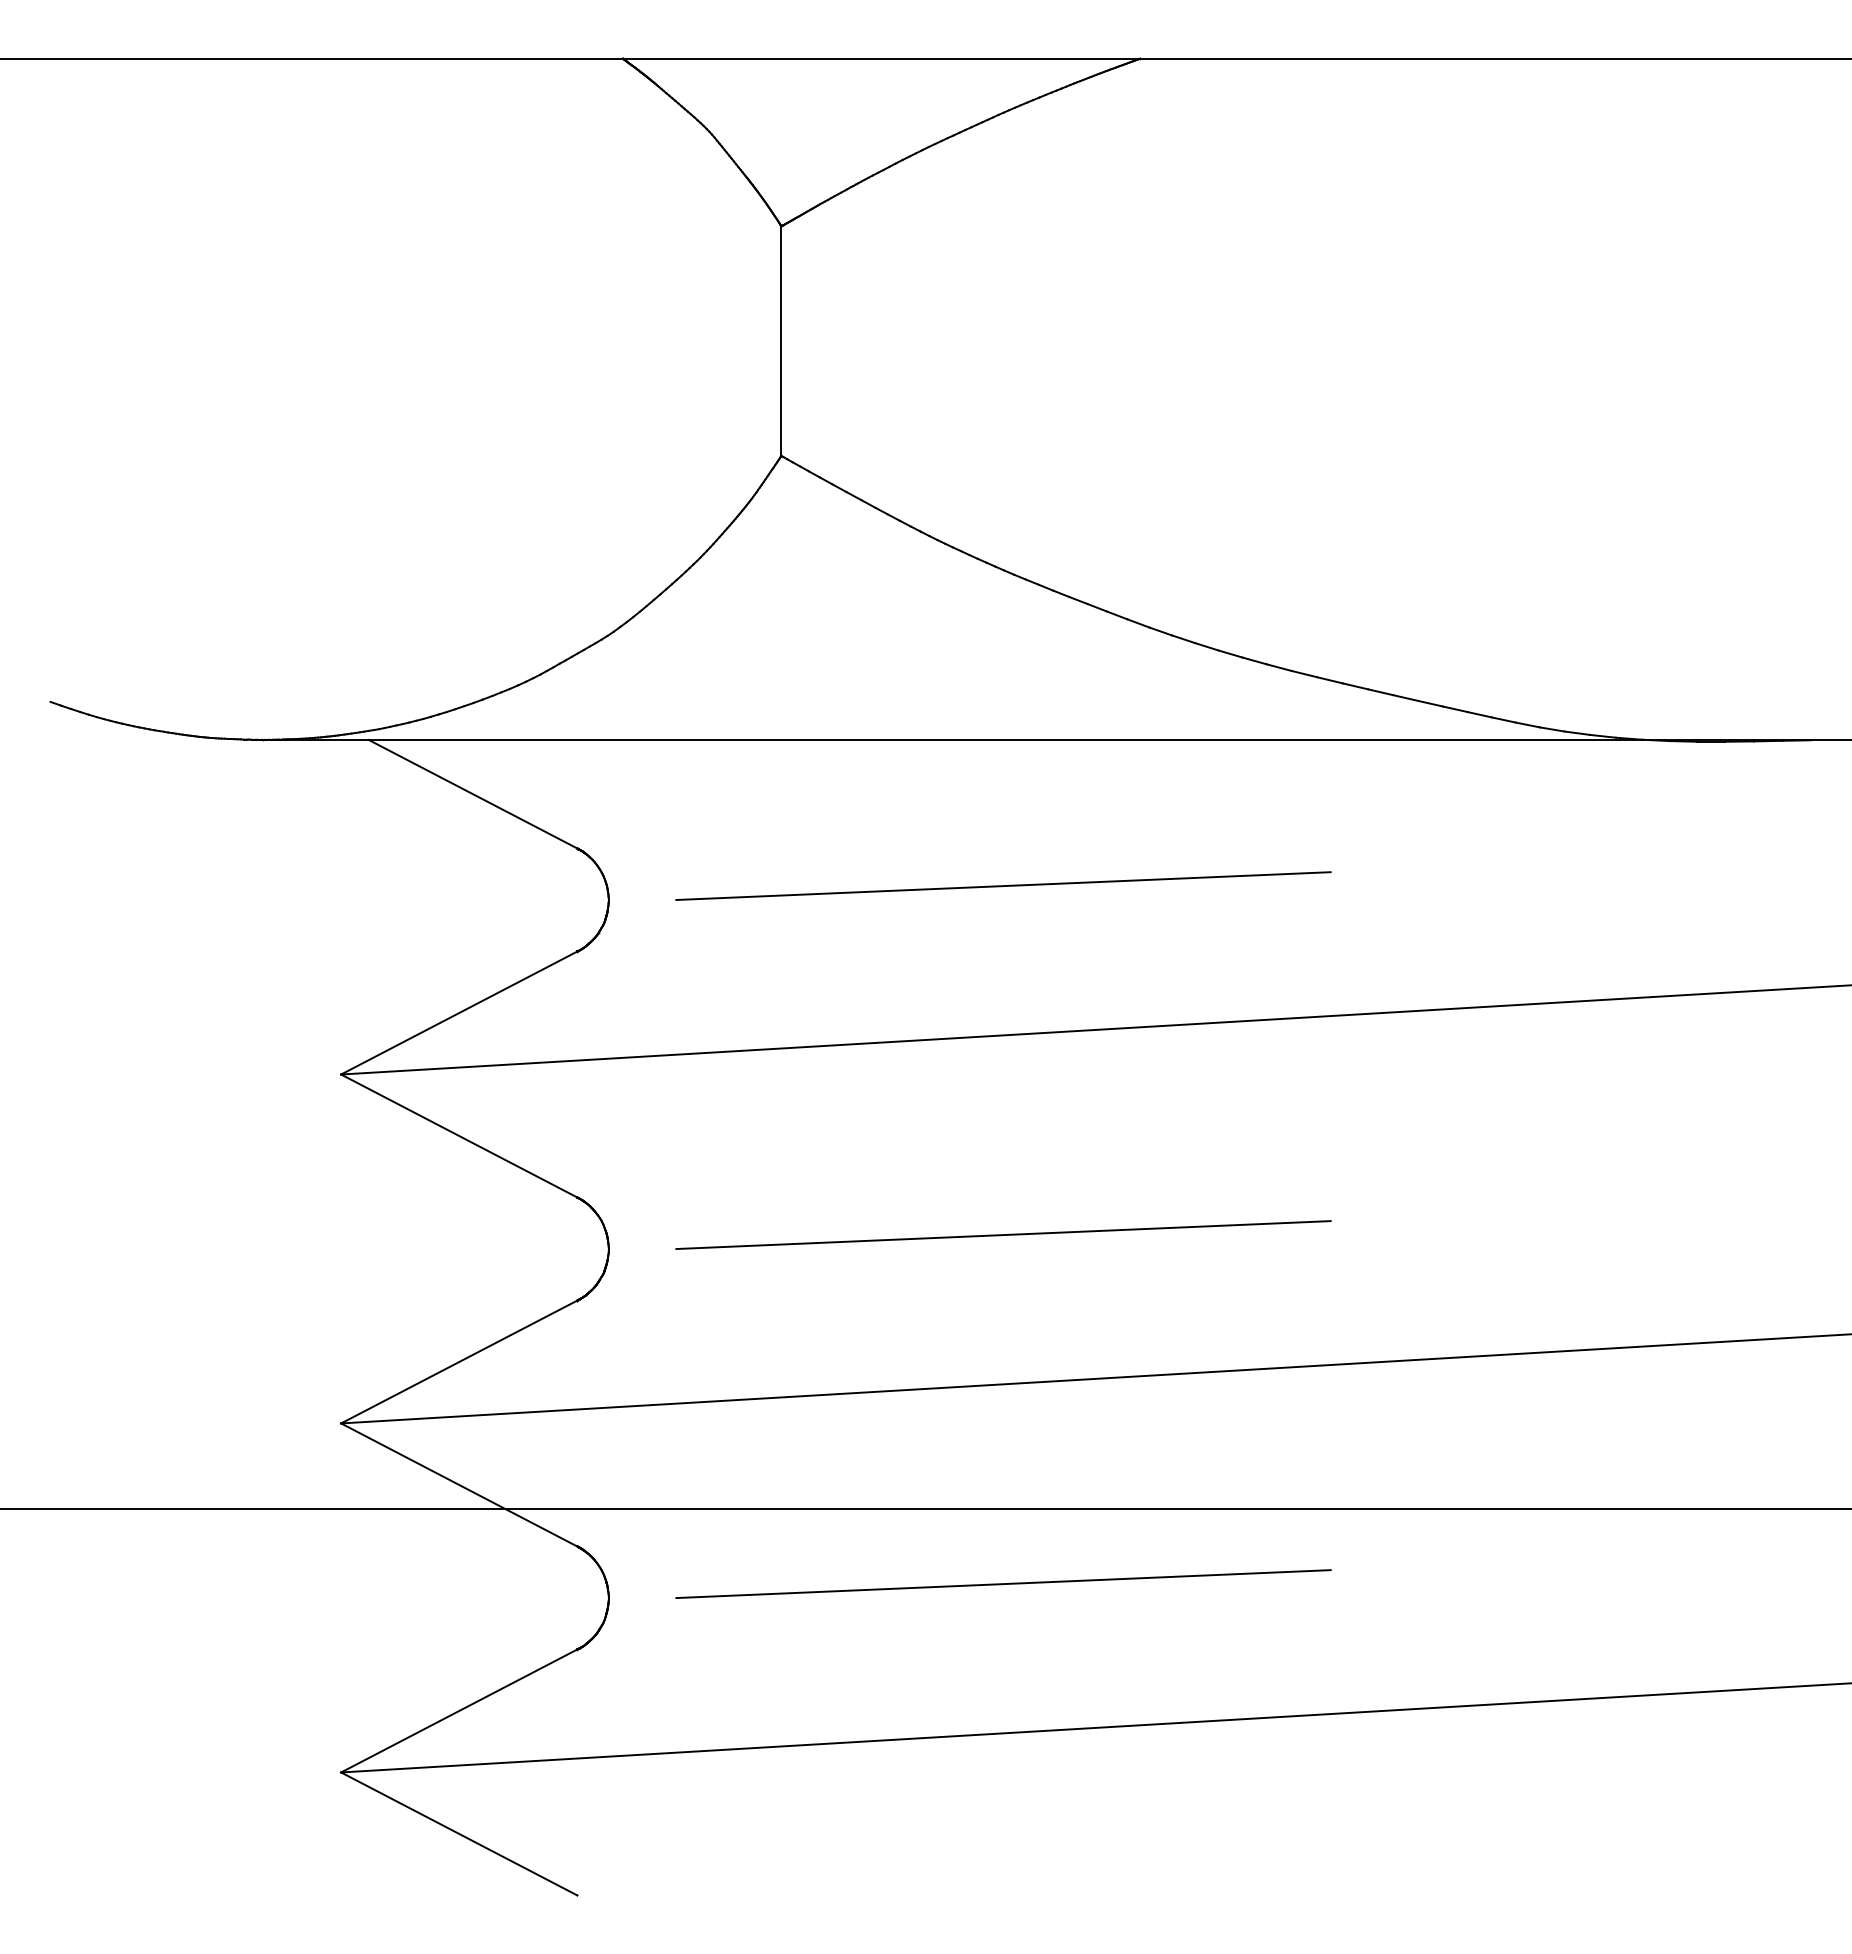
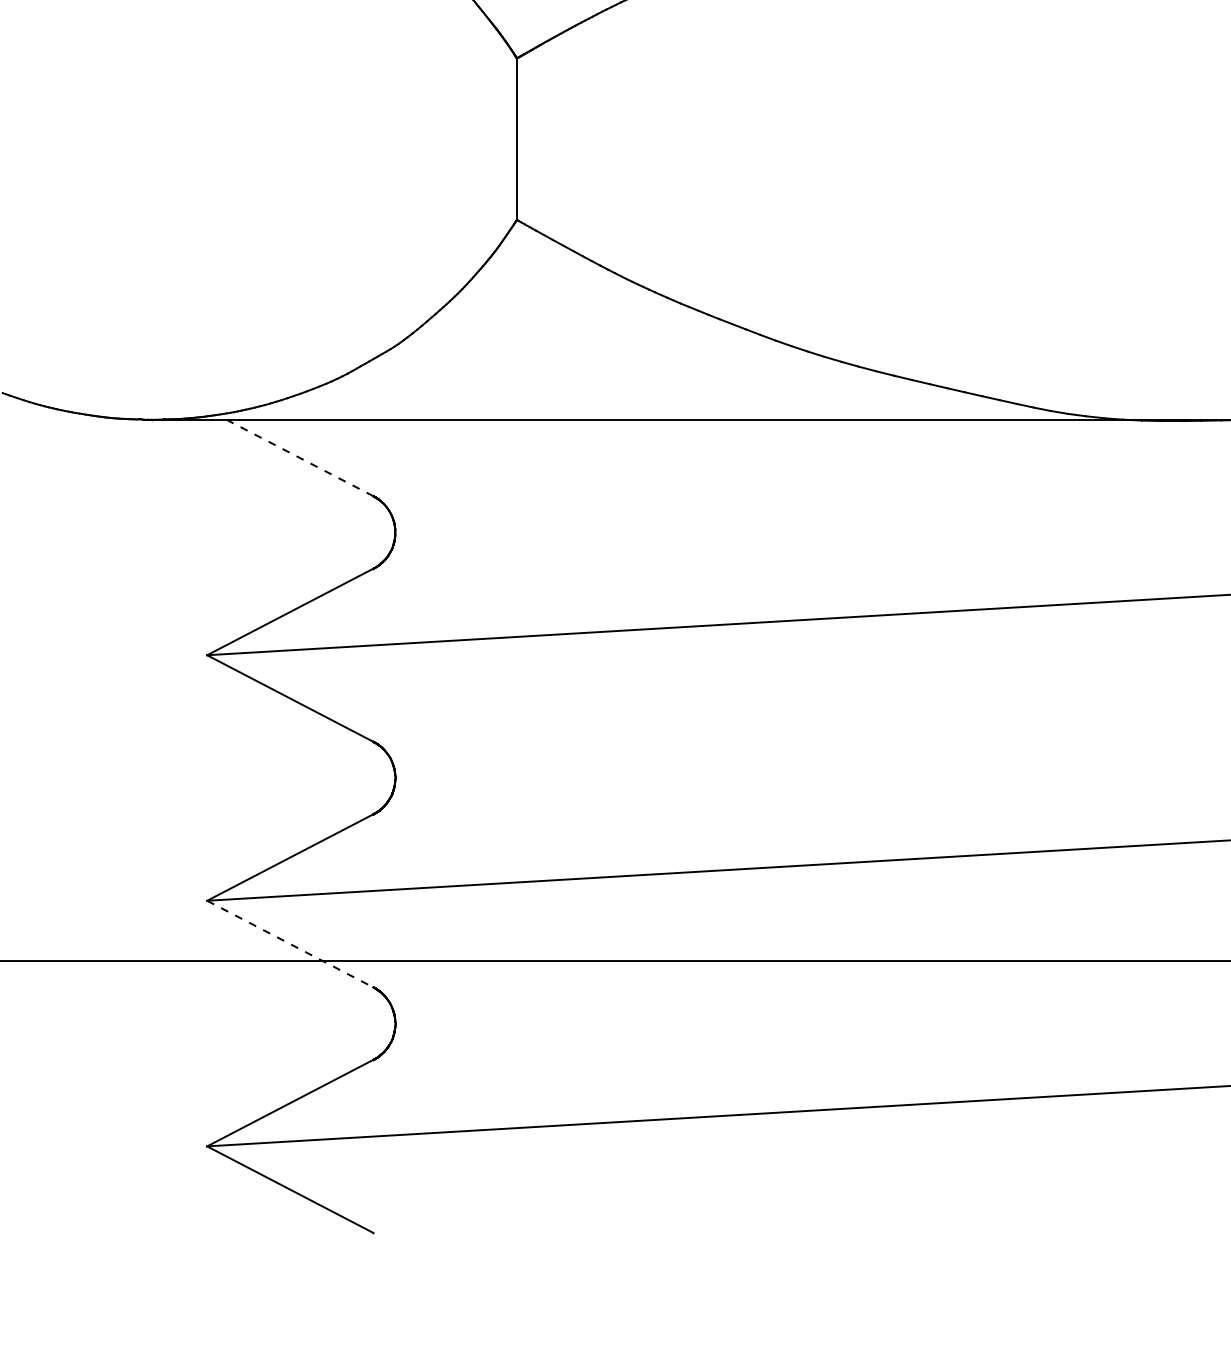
line: (472, 794) -> (299, 458), solid -> dashed
line: (1003, 886) -> (673, 522), removed
line: (1003, 1235) -> (673, 768), removed
line: (459, 1485) -> (290, 944), solid -> dashed
line: (1003, 1584) -> (673, 1014), removed

